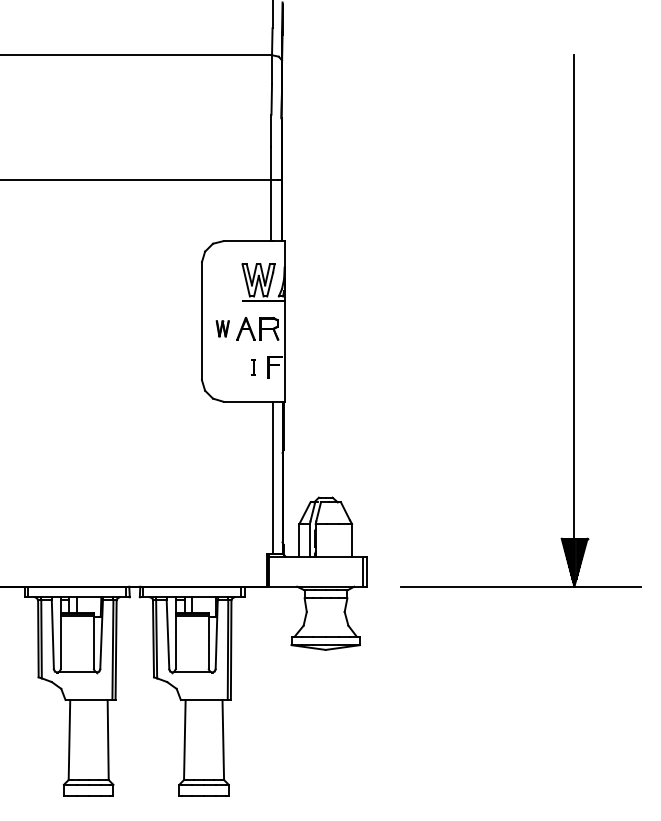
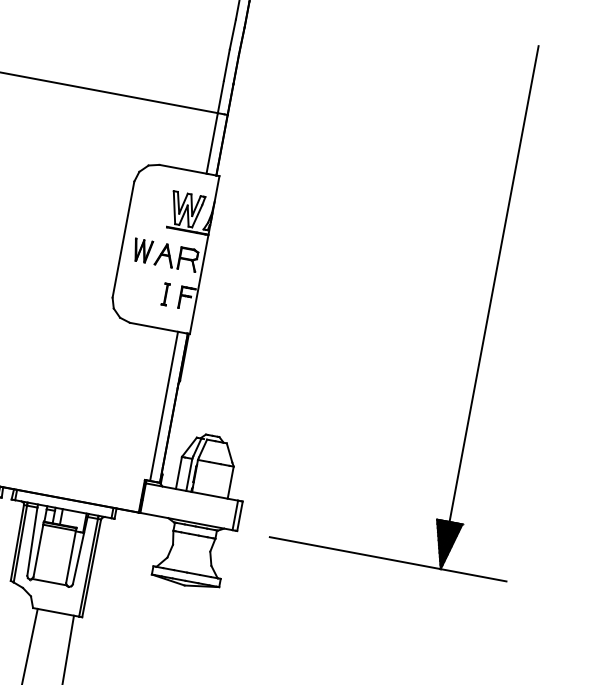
part: (222, 328) -> (142, 250), size x1.43
part: (253, 367) -> (165, 294), size x1.43

